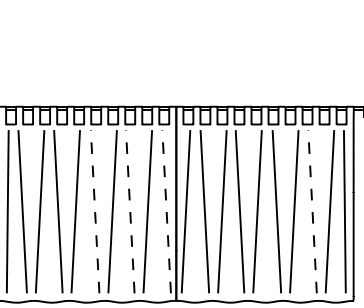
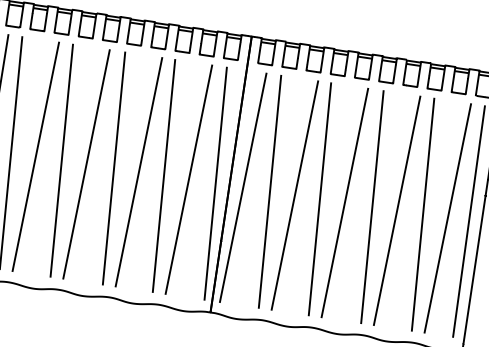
line: (95, 211) -> (114, 168), dashed -> solid
line: (130, 211) -> (164, 175), dashed -> solid
line: (166, 211) -> (215, 183), dashed -> solid
line: (312, 211) -> (423, 214), dashed -> solid

